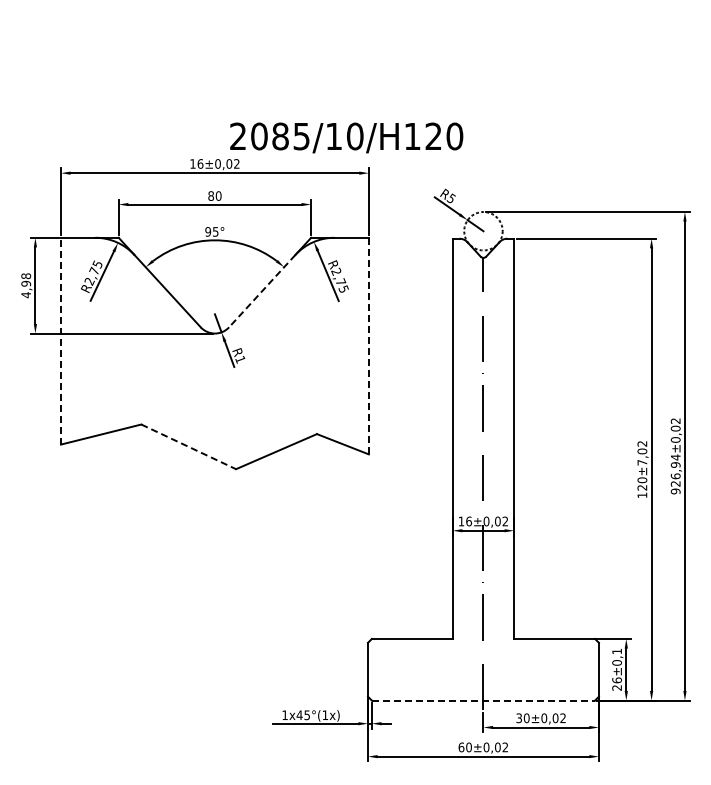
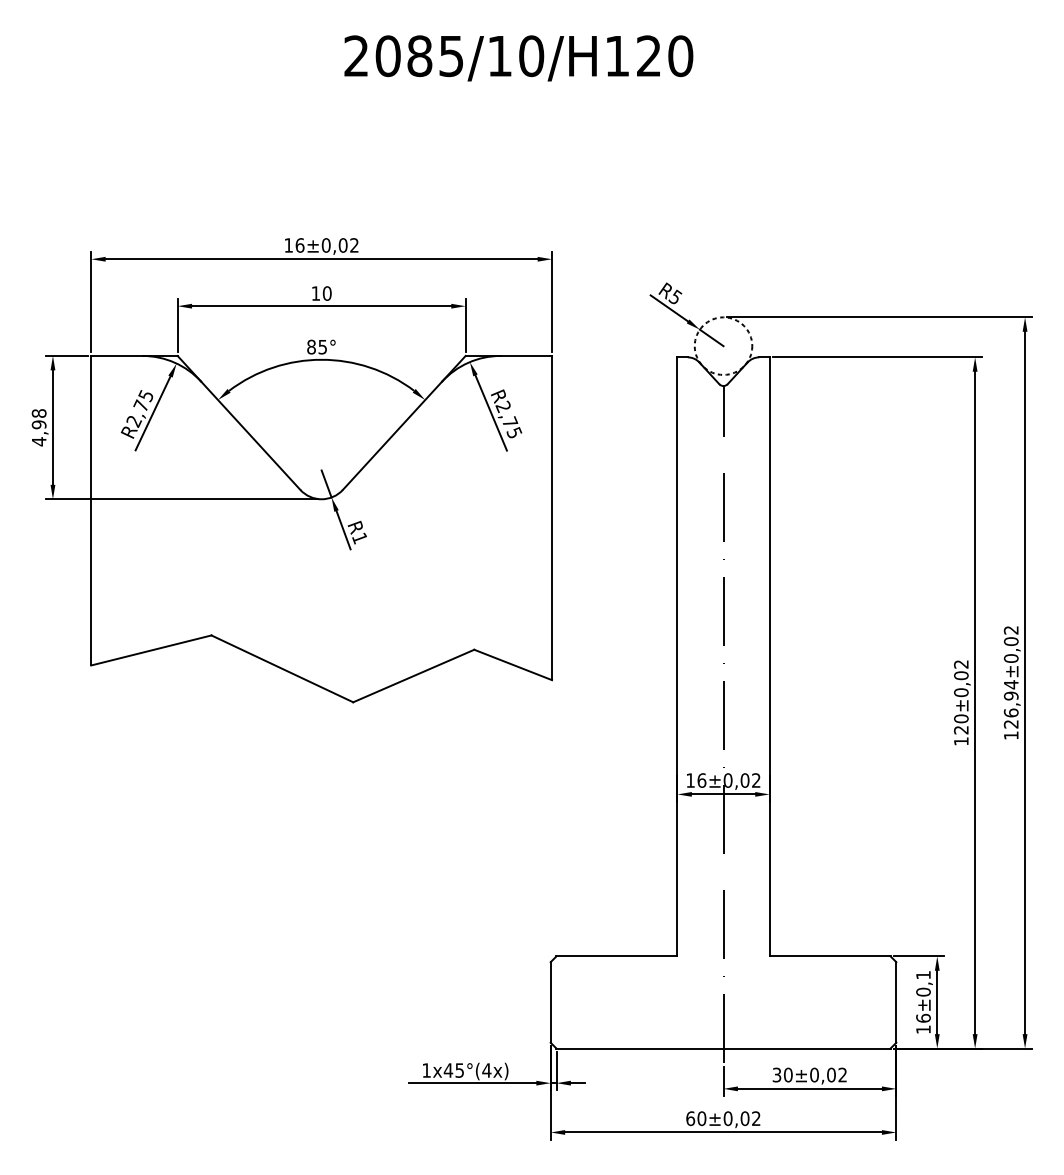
text: (346, 137) -> (518, 57), moved
text: (211, 195) -> (316, 292), 80 -> 10
text: (208, 231) -> (311, 346), 95° -> 85°
line: (261, 291) -> (391, 436), dashed -> solid
line: (61, 340) -> (91, 509), dashed -> solid
line: (368, 345) -> (551, 517), dashed -> solid
line: (189, 447) -> (283, 669), dashed -> solid
text: (642, 462) -> (961, 692), 120±7,02 -> 120±0,02
text: (675, 491) -> (1010, 735), 926,94±0,02 -> 126,94±0,02
text: (616, 687) -> (922, 1028), 26±0,1 -> 16±0,1
line: (483, 700) -> (723, 1048), dashed -> solid
text: (325, 714) -> (487, 1069), 1x45°(1x) -> 1x45°(4x)

